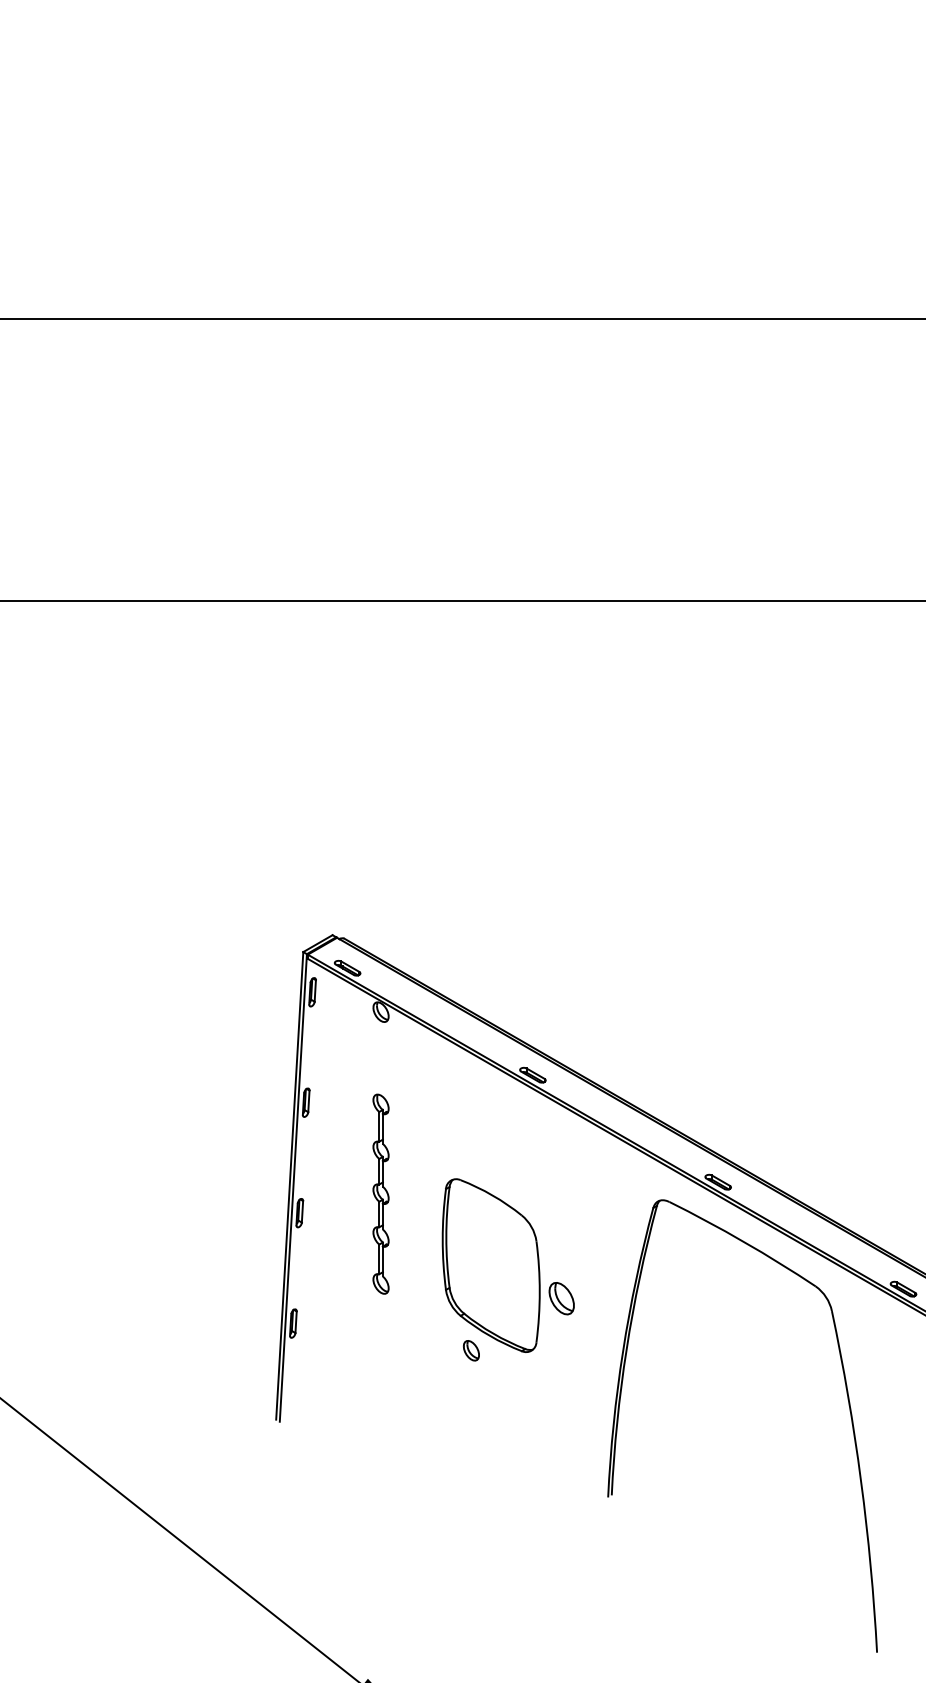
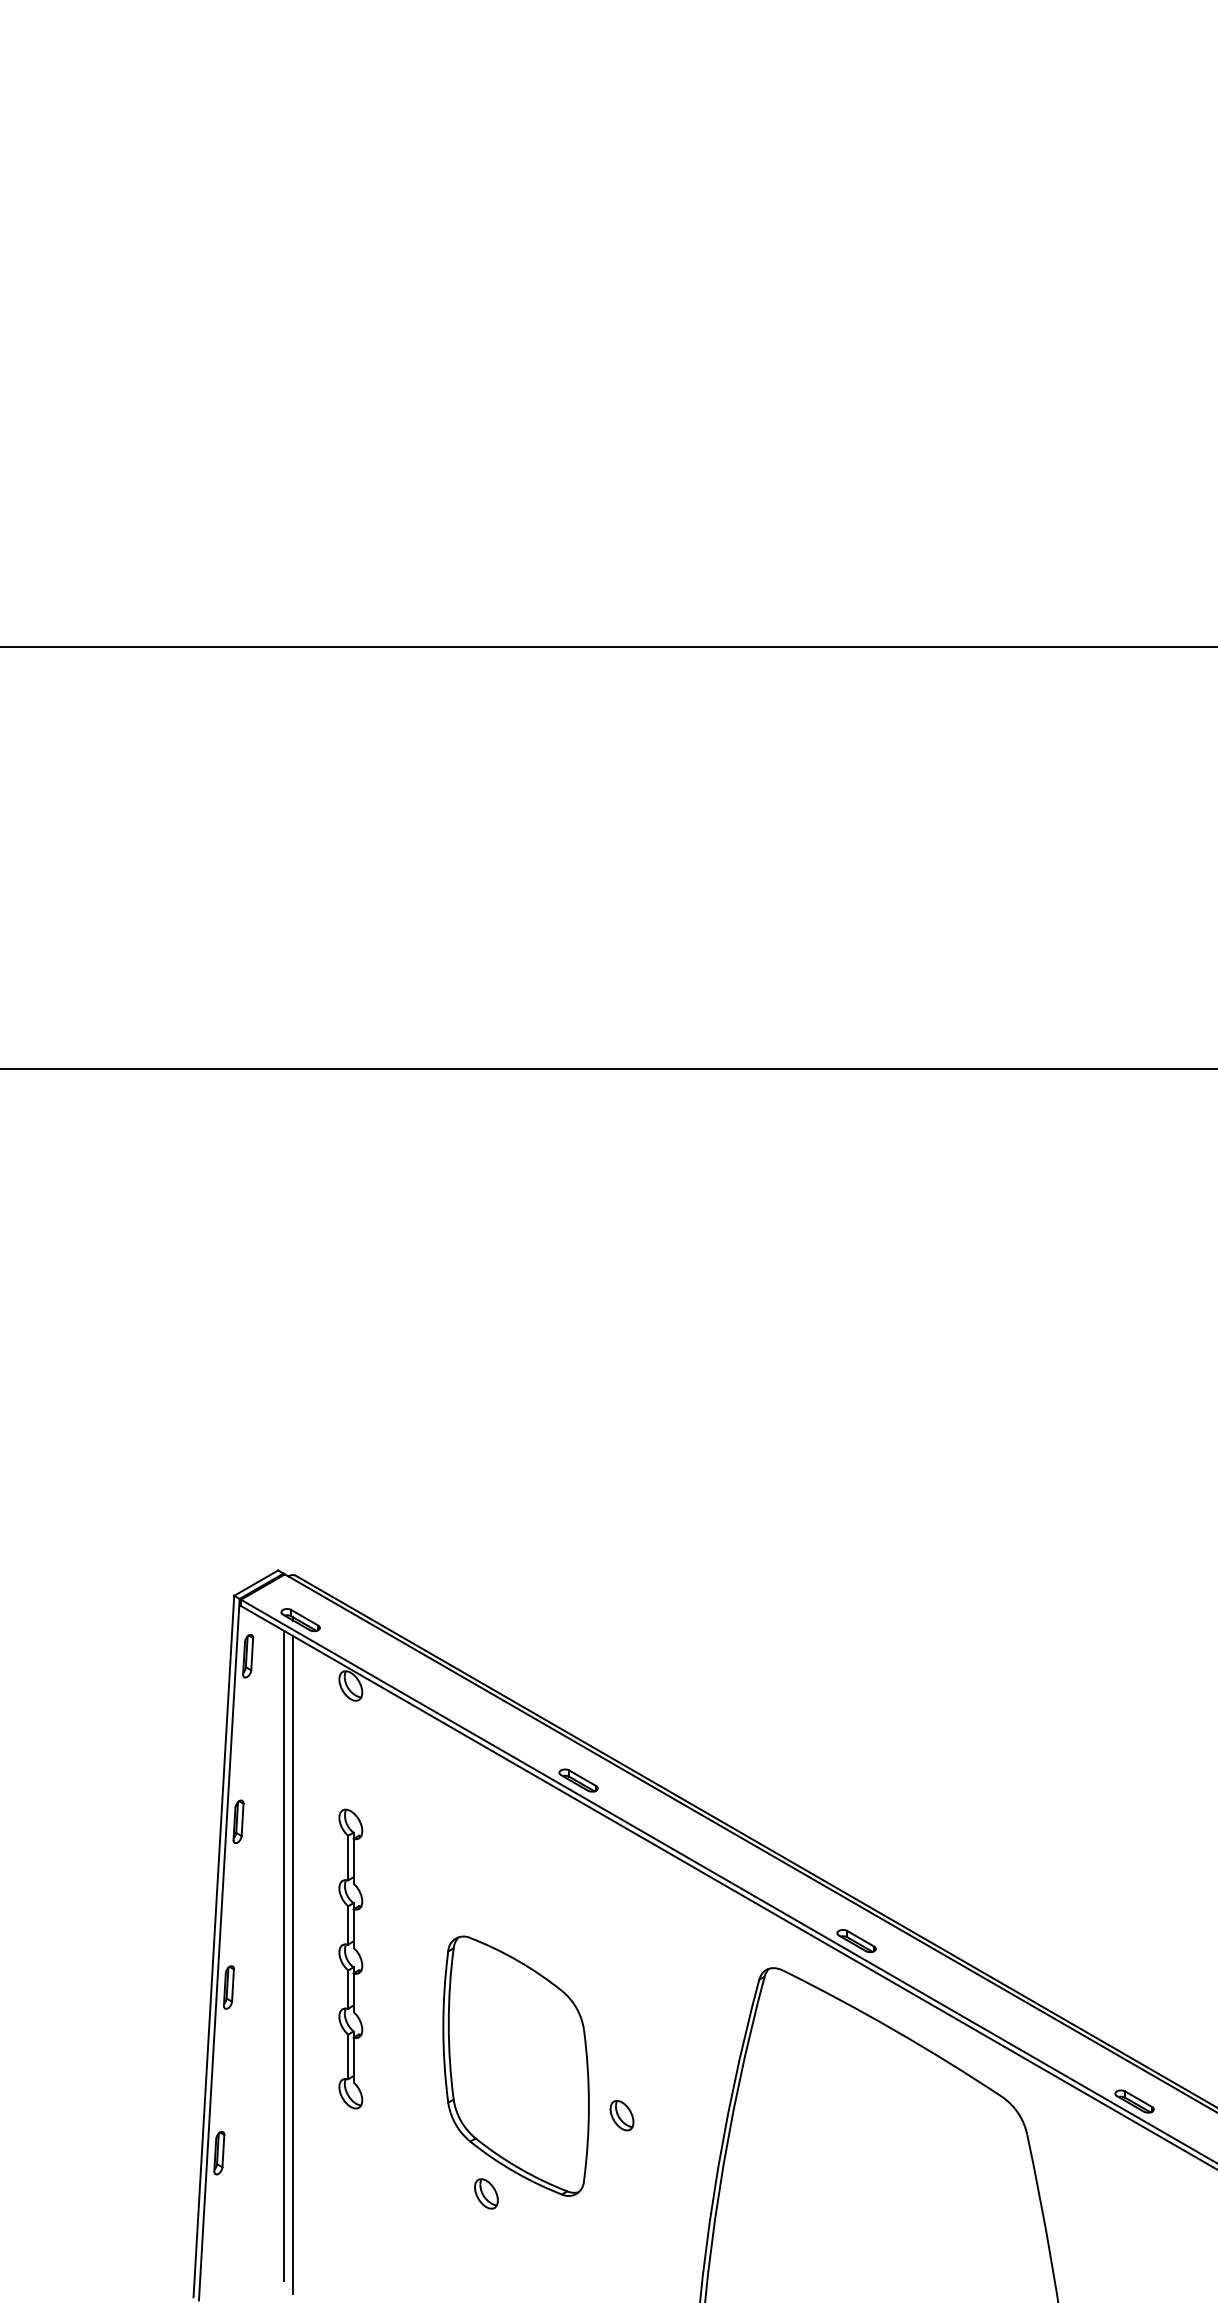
line: (336, 1192) -> (284, 1956), added
line: (342, 1198) -> (293, 1965), added
part: (561, 1298) -> (621, 2115), size x0.62

